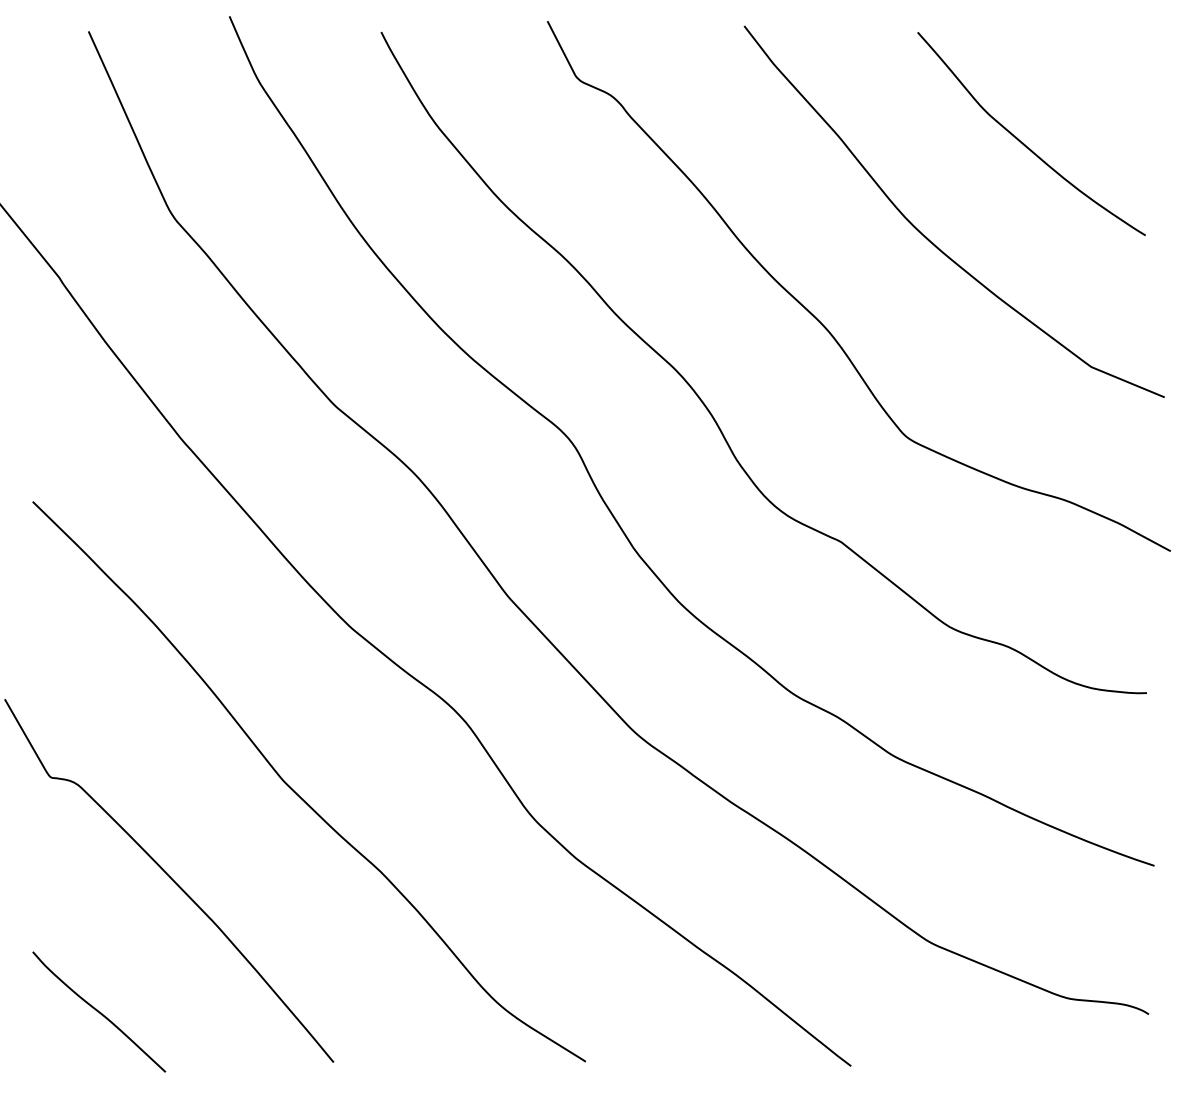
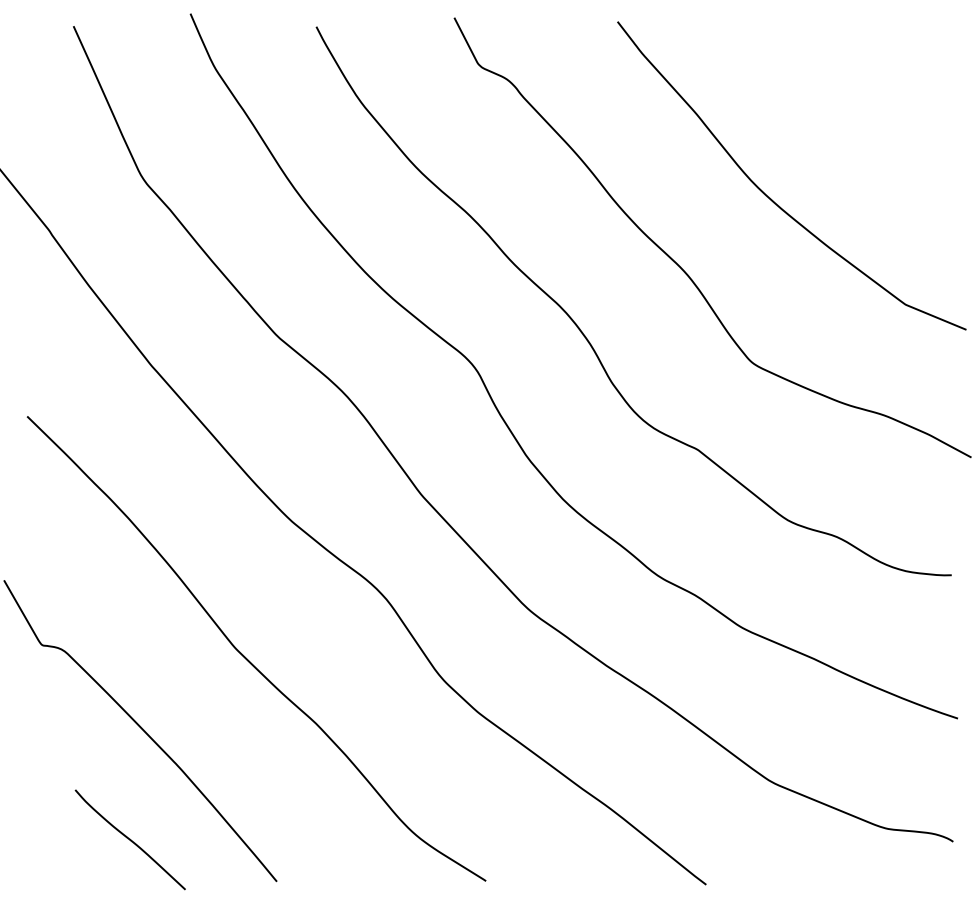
curve: (1022, 141) -> (848, 117), removed
curve: (98, 1011) -> (129, 839), moved

